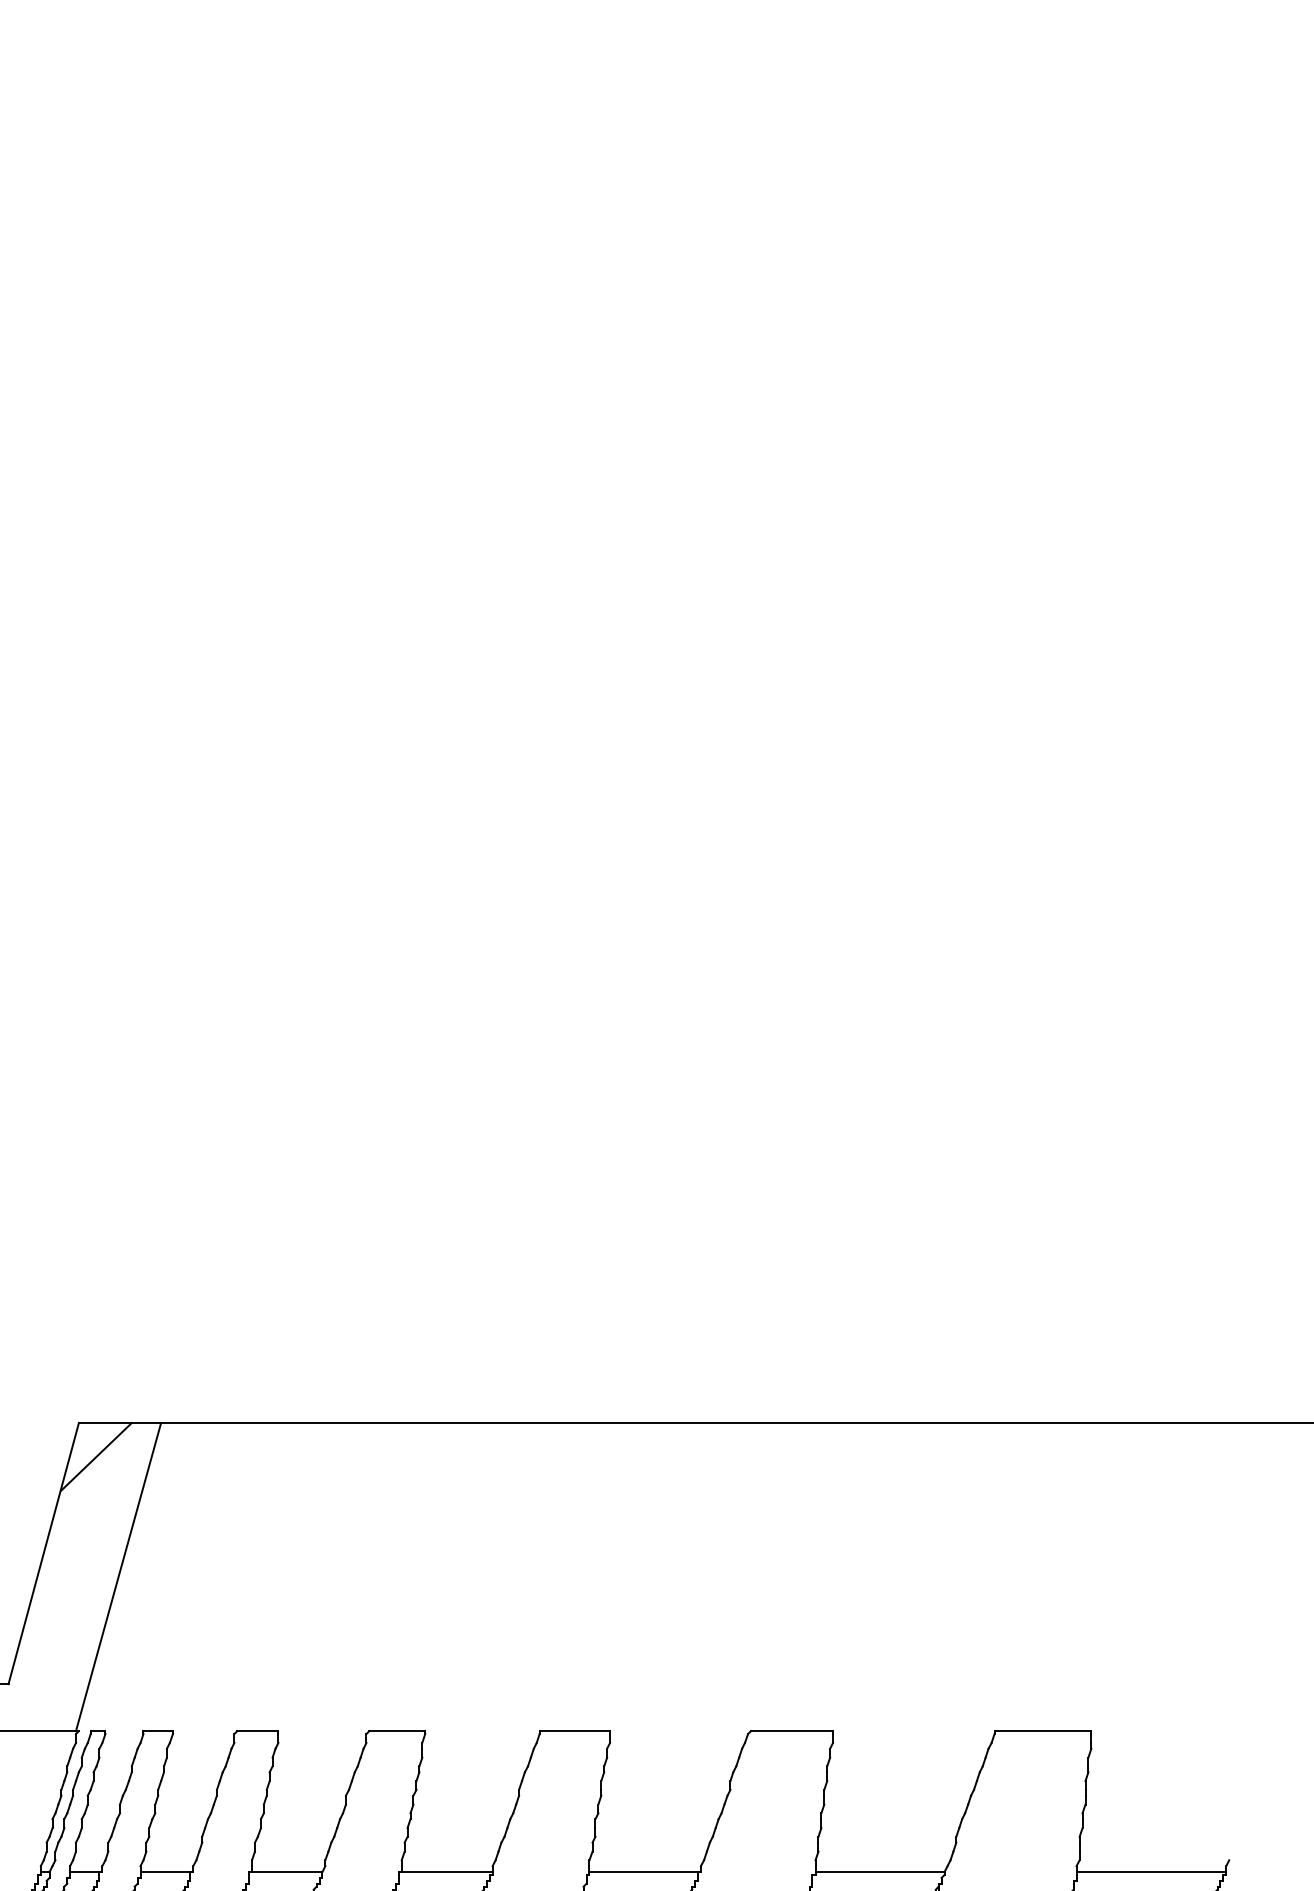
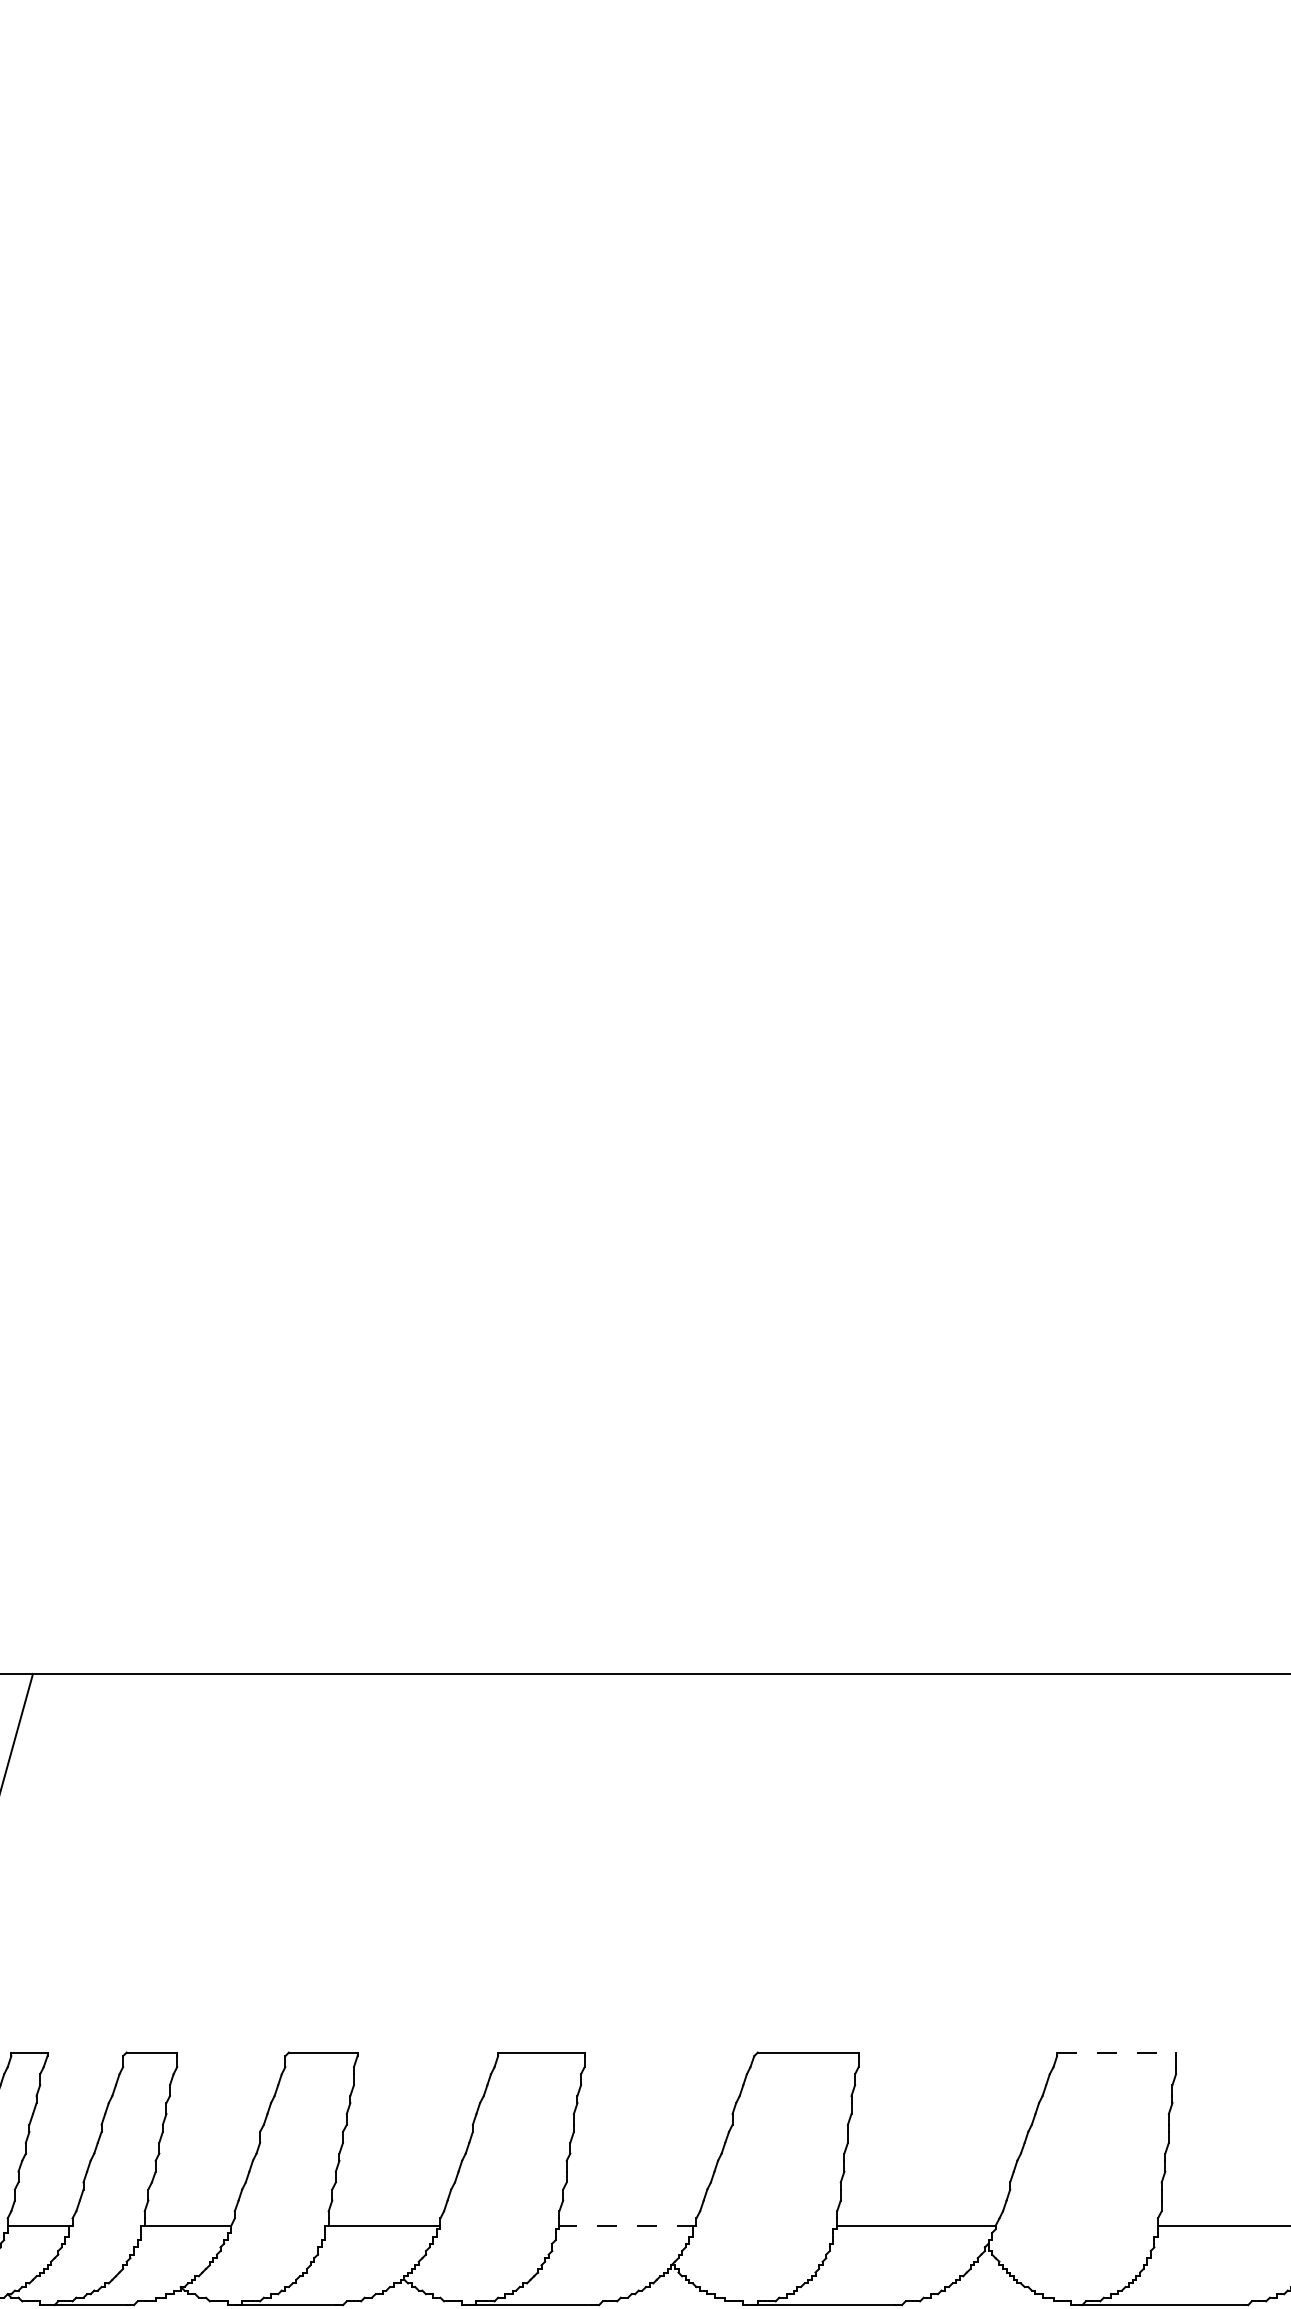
line: (1043, 1731) -> (1117, 2053), solid -> dashed
line: (645, 1872) -> (628, 2226), solid -> dashed

